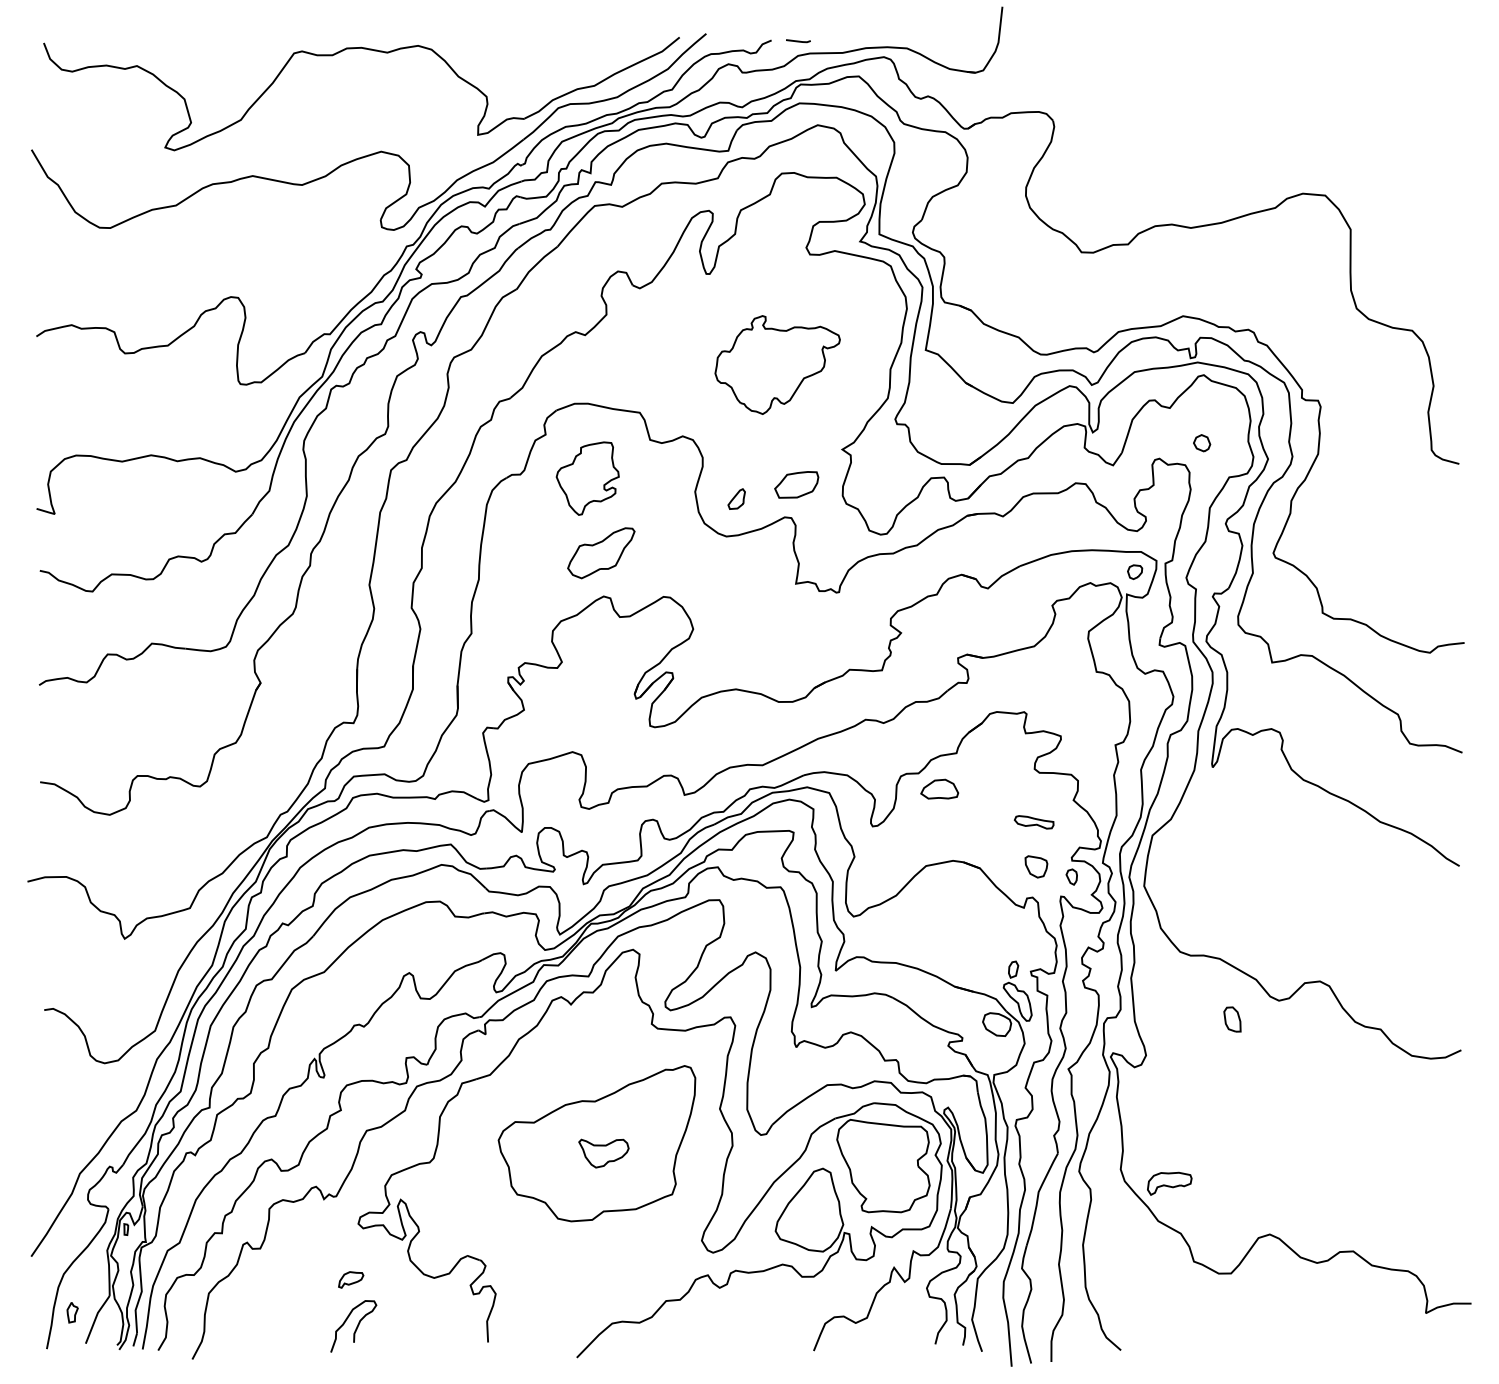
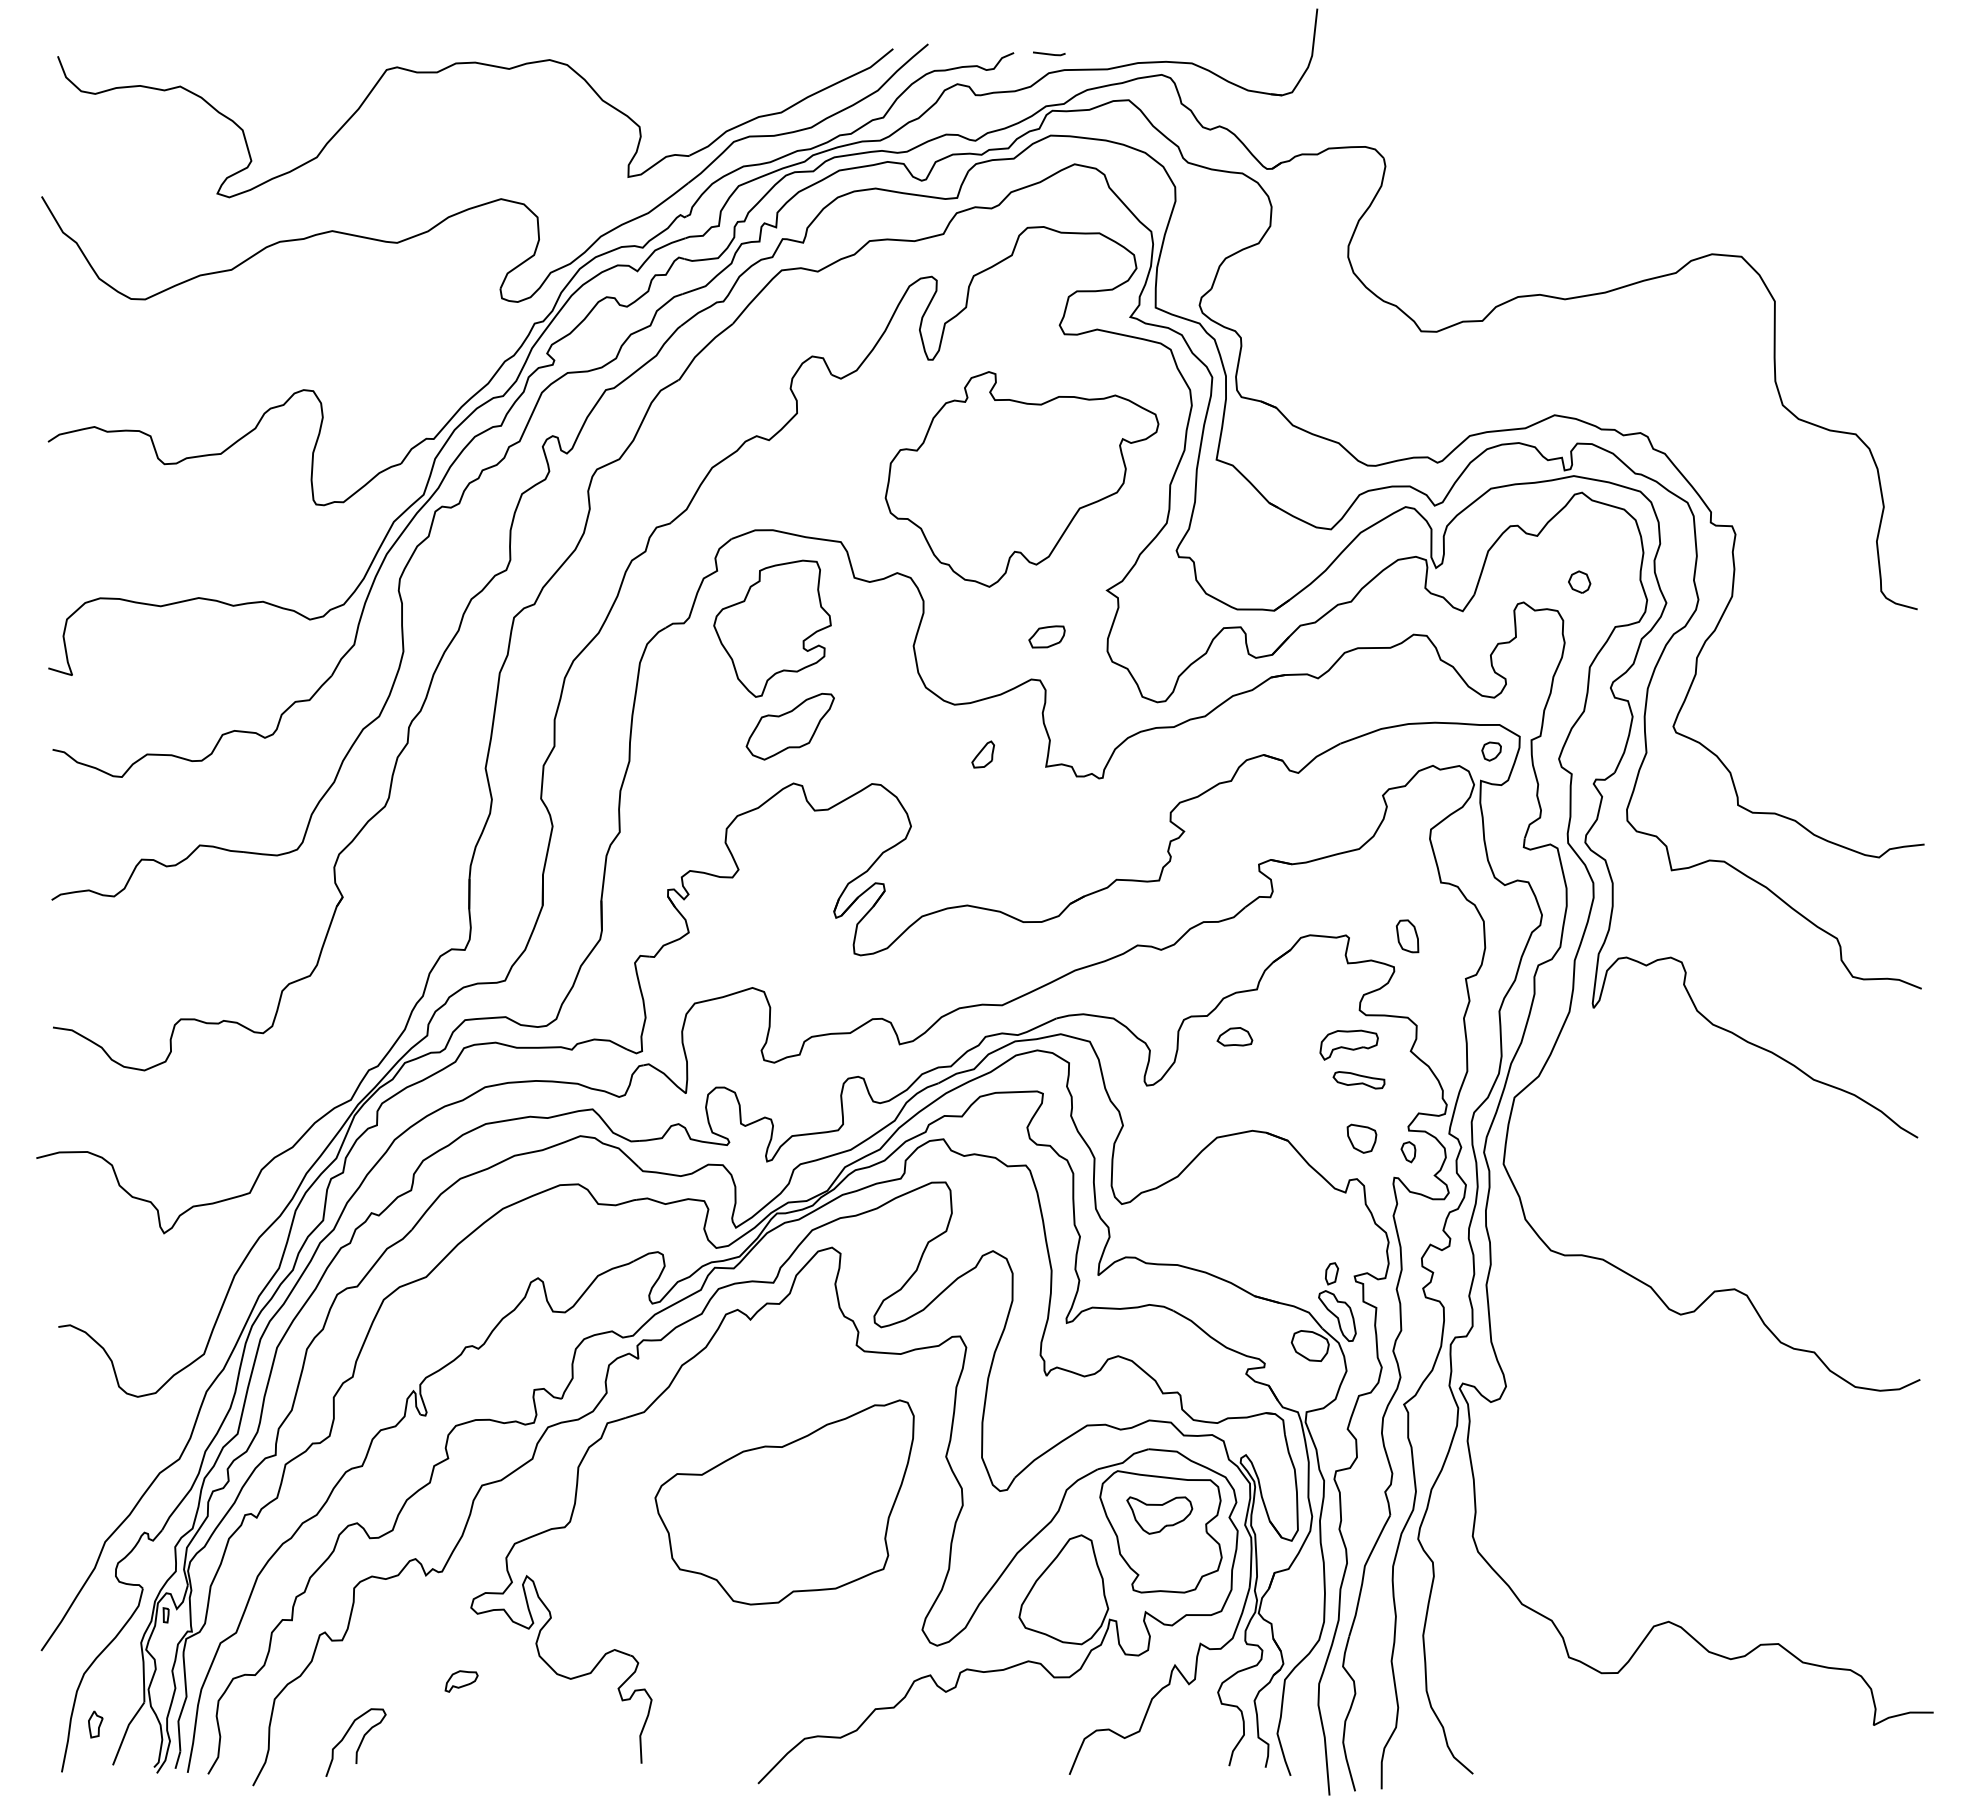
part: (777, 365) -> (1021, 479), size x1.67
part: (587, 478) -> (772, 628), size x1.43
part: (796, 484) -> (1046, 636), size x0.62
part: (736, 499) -> (982, 754), moved
part: (939, 789) -> (1234, 1036), size x0.71
part: (1232, 1019) -> (1407, 936), moved
part: (603, 1153) -> (1159, 1515), moved
part: (1169, 1183) -> (1348, 1044), moved
curve: (356, 1327) -> (359, 1743), moved

